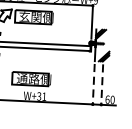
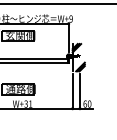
line: (93, 84) -> (72, 91), dashed -> solid
line: (101, 84) -> (79, 91), dashed -> solid

